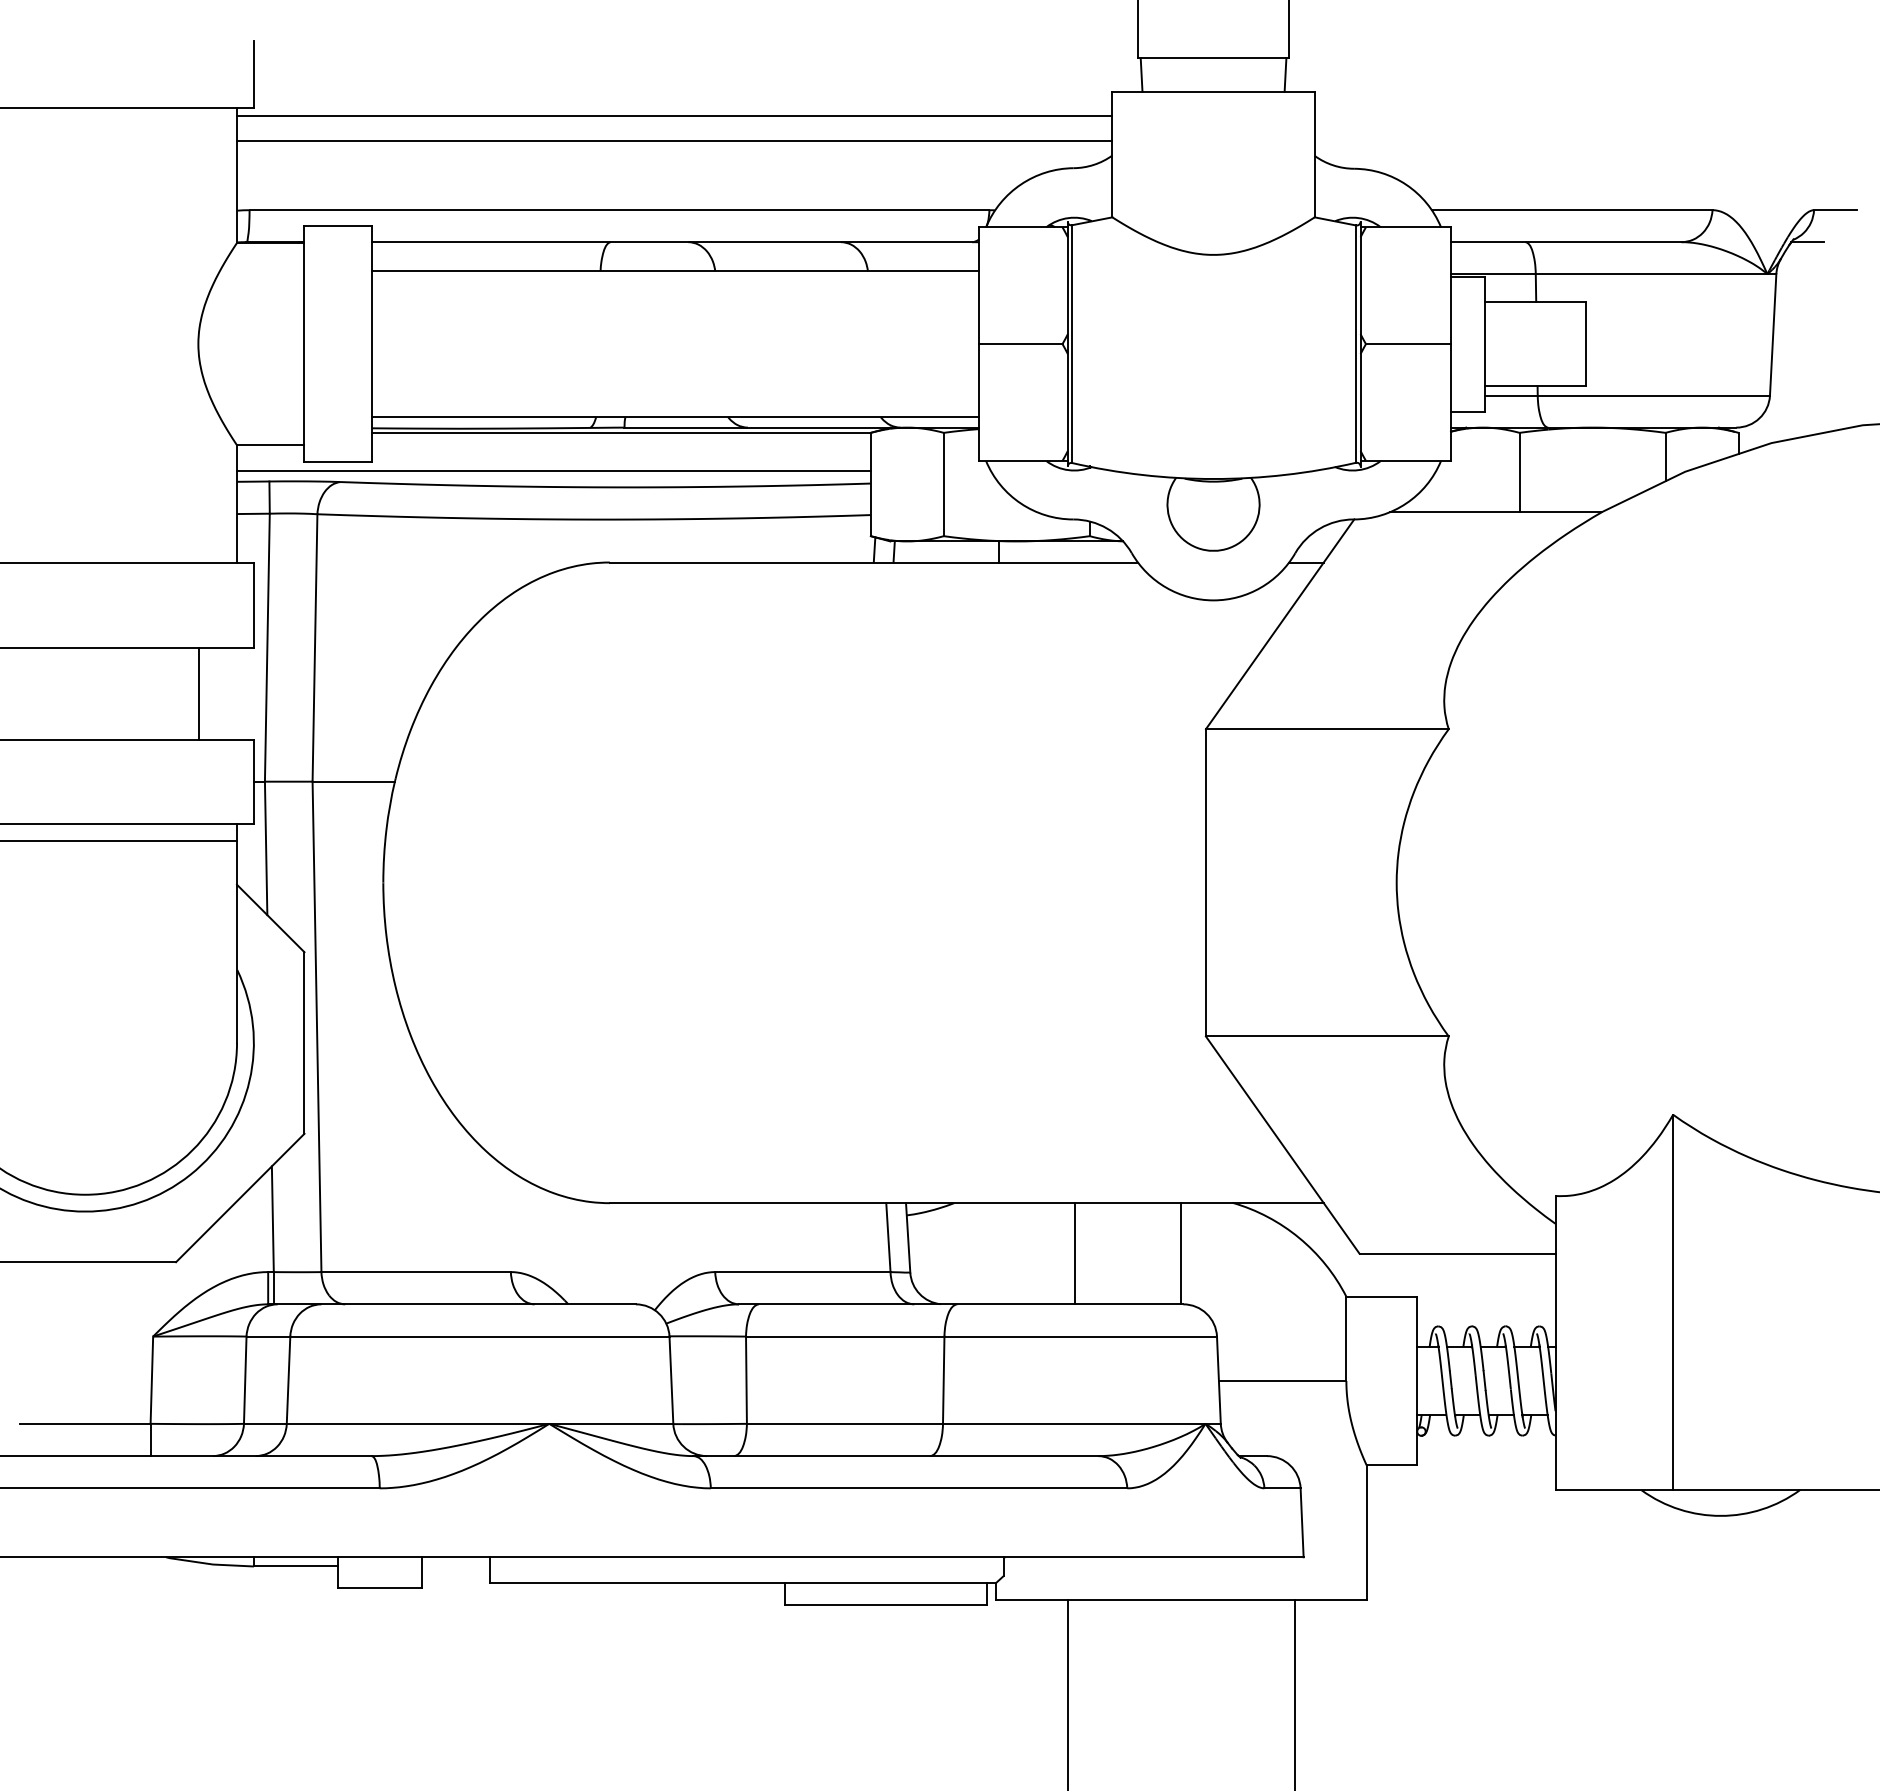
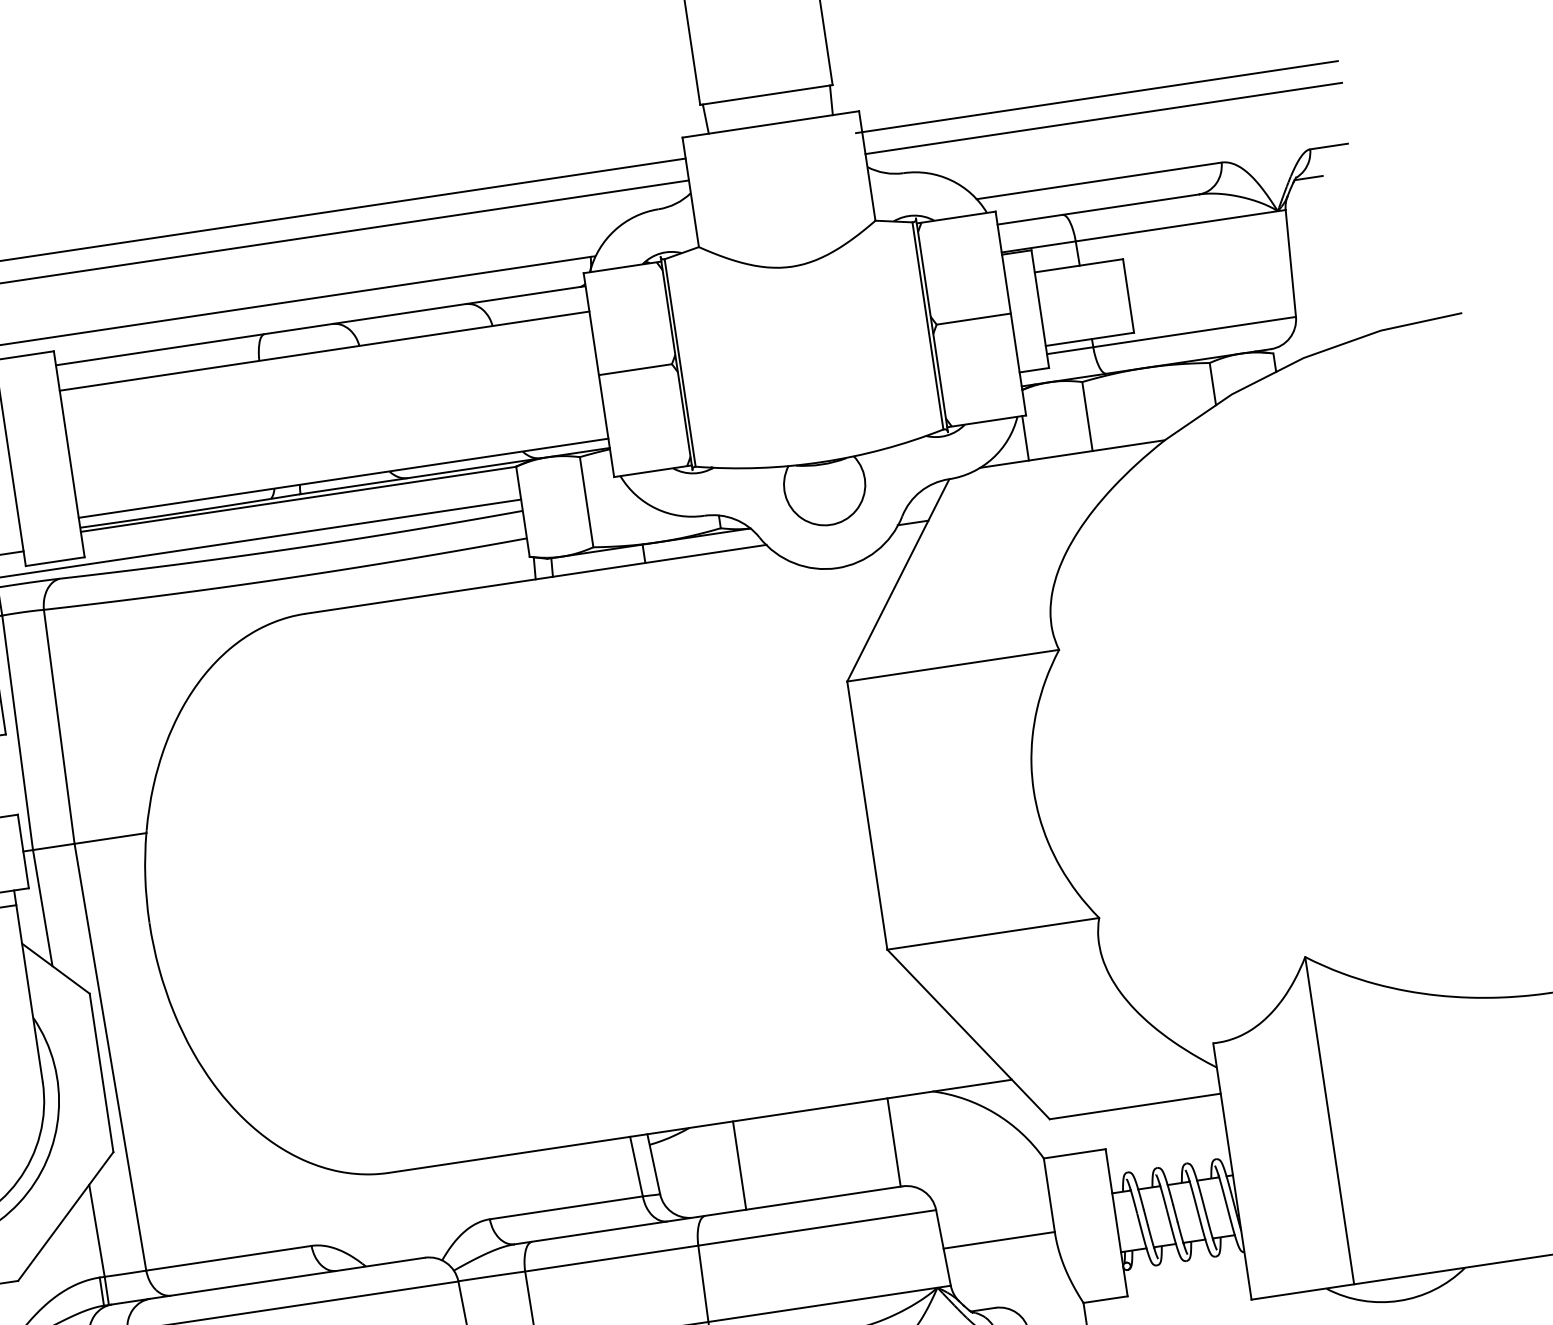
line: (1583, 115) -> (1096, 96), added
line: (1587, 141) -> (1103, 118), added
line: (1446, 485) -> (1025, 437), added
line: (1075, 1253) -> (739, 1165), moved

